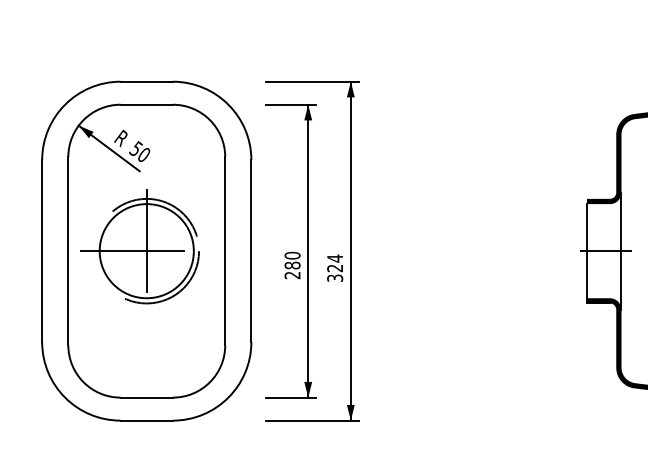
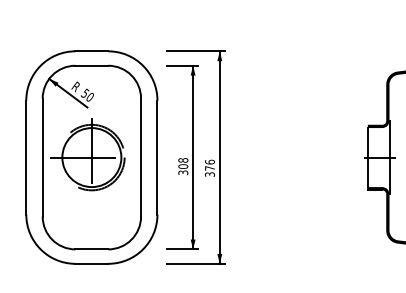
text: (334, 262) -> (209, 164), 324 -> 376
text: (292, 265) -> (183, 166), 280 -> 308

